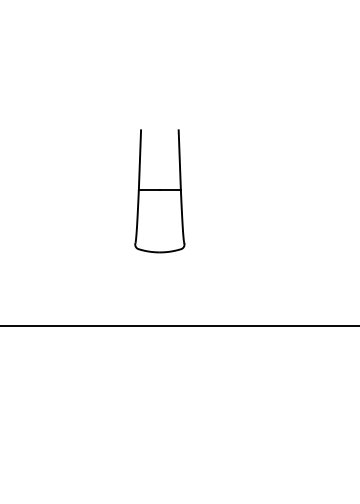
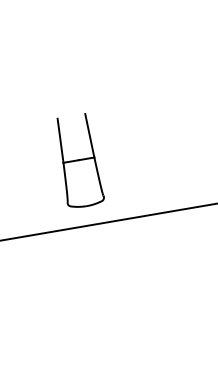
part: (159, 191) -> (78, 161), moved

